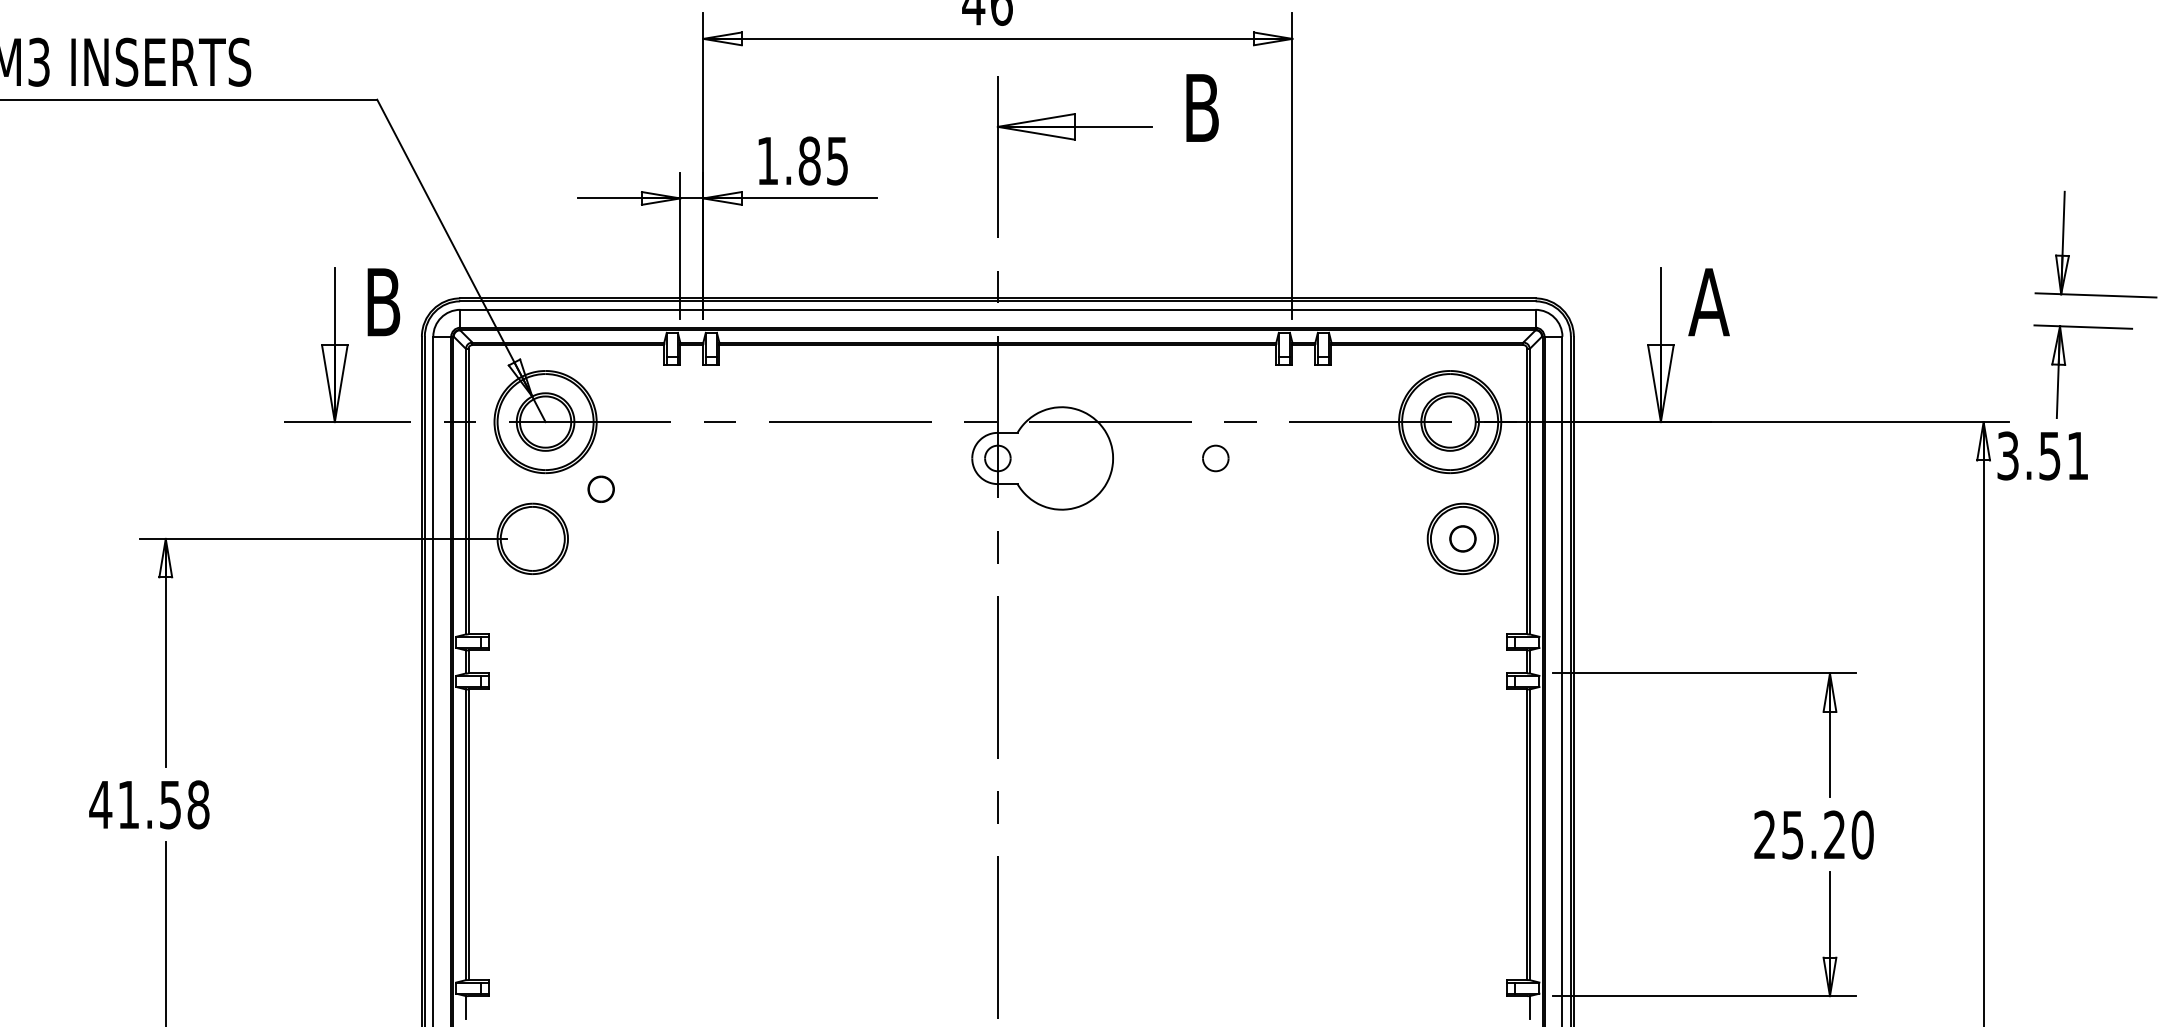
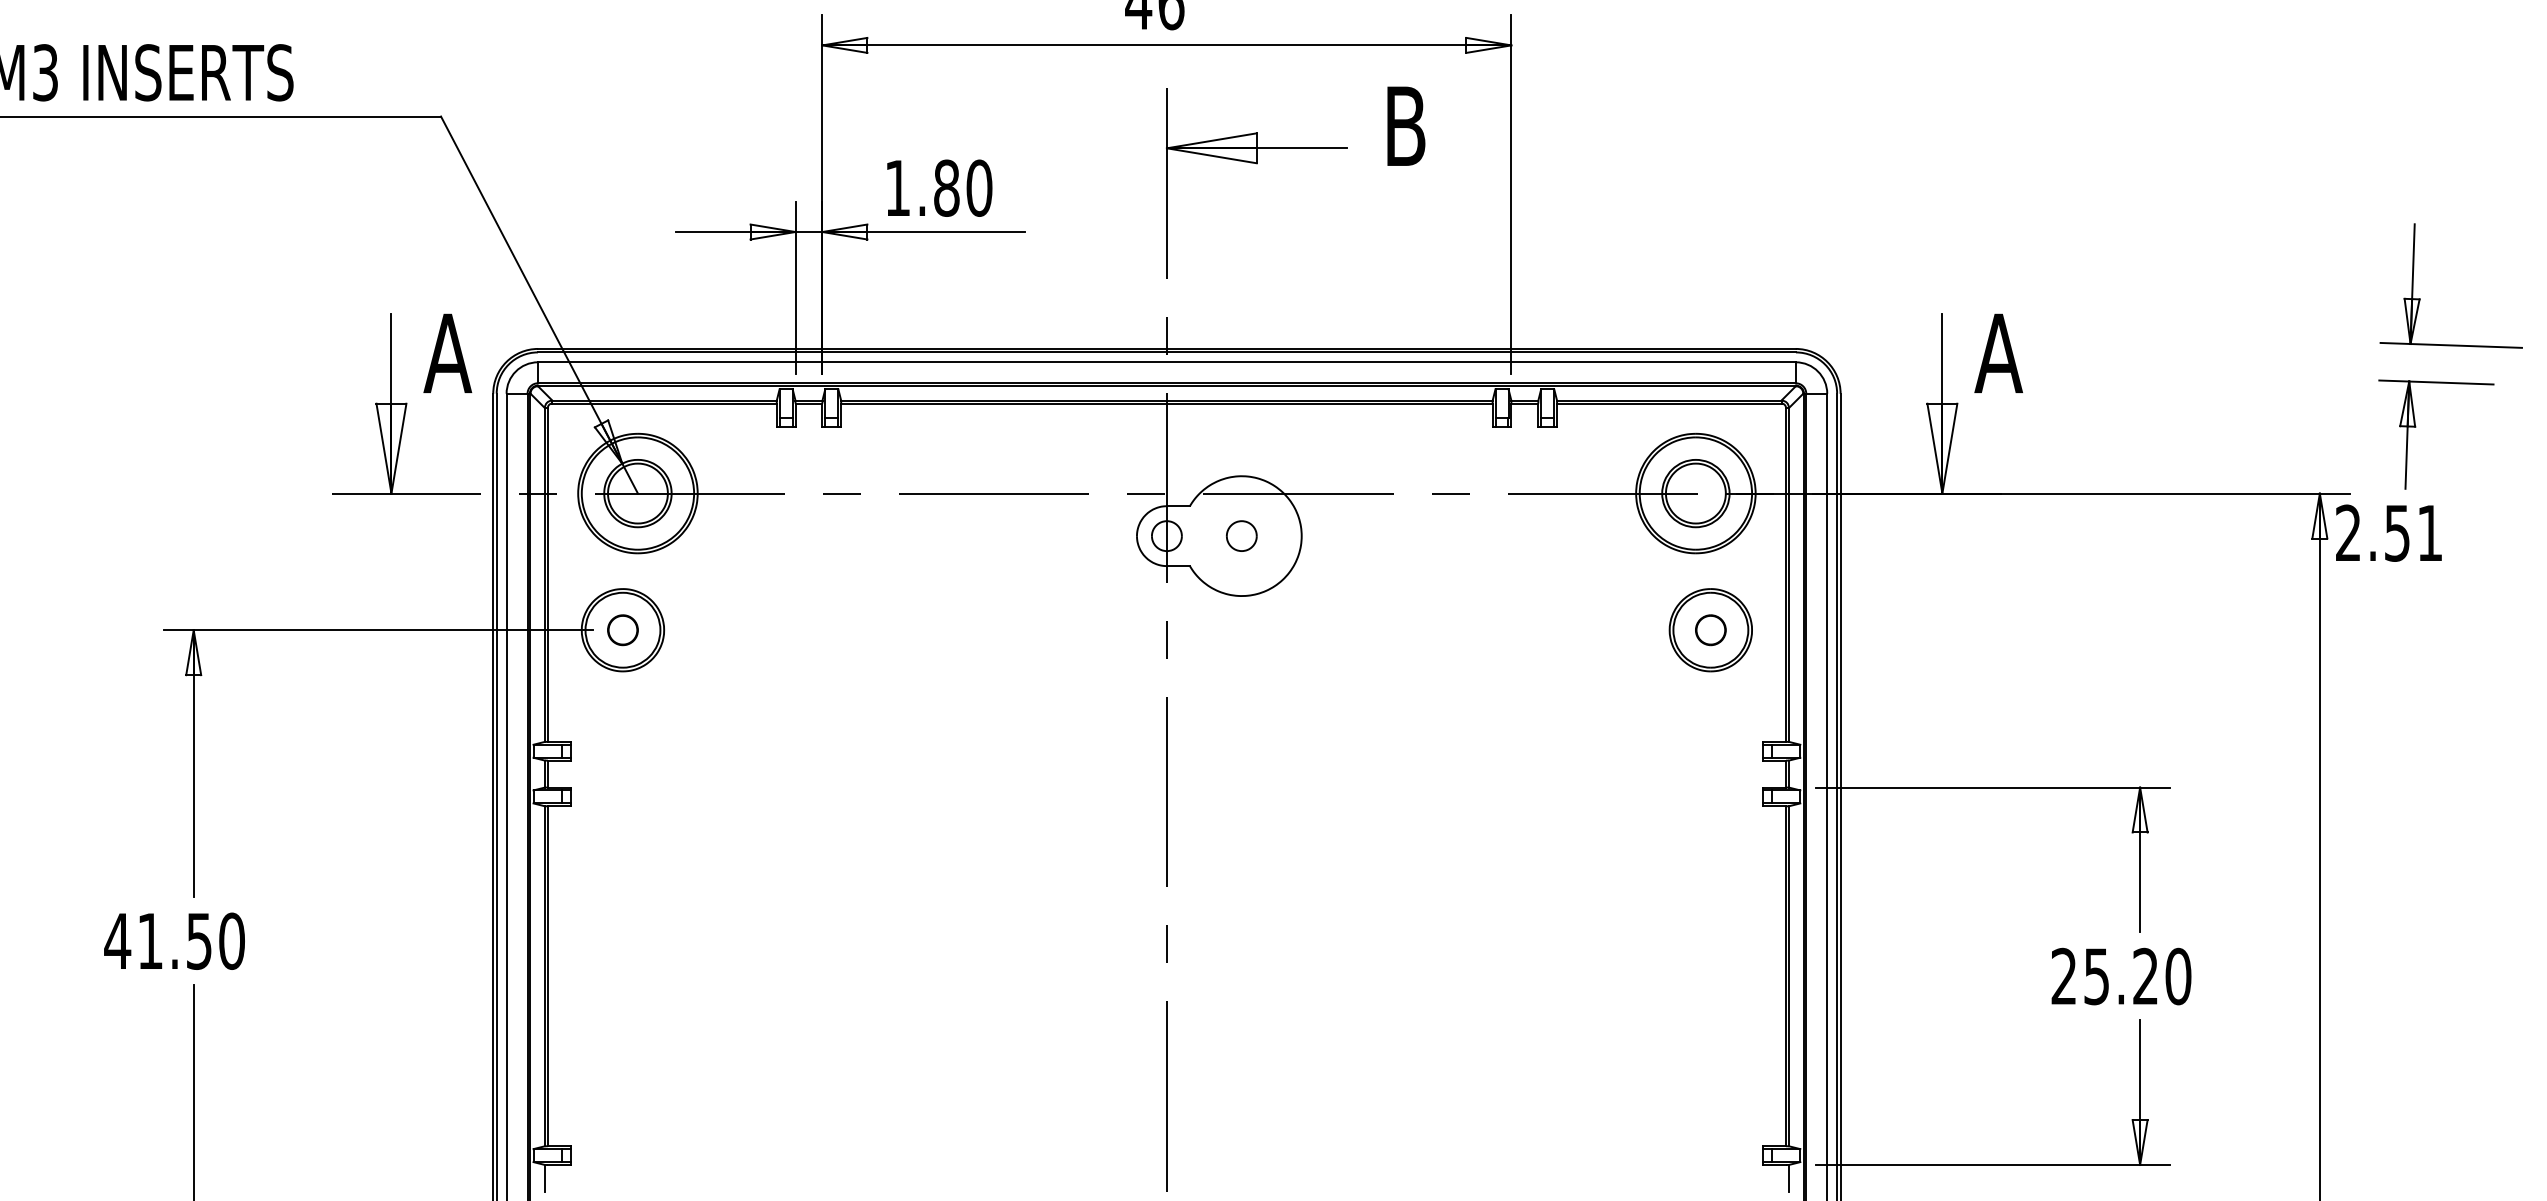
text: (837, 160) -> (979, 187), 1.85 -> 1.80
text: (382, 302) -> (447, 353), B -> A
text: (2008, 455) -> (2348, 532), 3.51 -> 2.51
part: (1215, 457) -> (1241, 535), moved
part: (600, 489) -> (622, 630), moved
text: (198, 804) -> (231, 940), 41.58 -> 41.50

